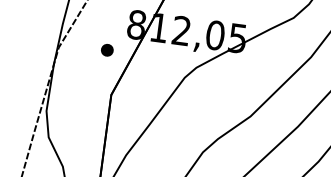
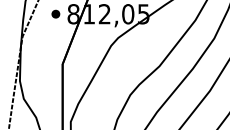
part: (106, 49) -> (55, 13), moved

